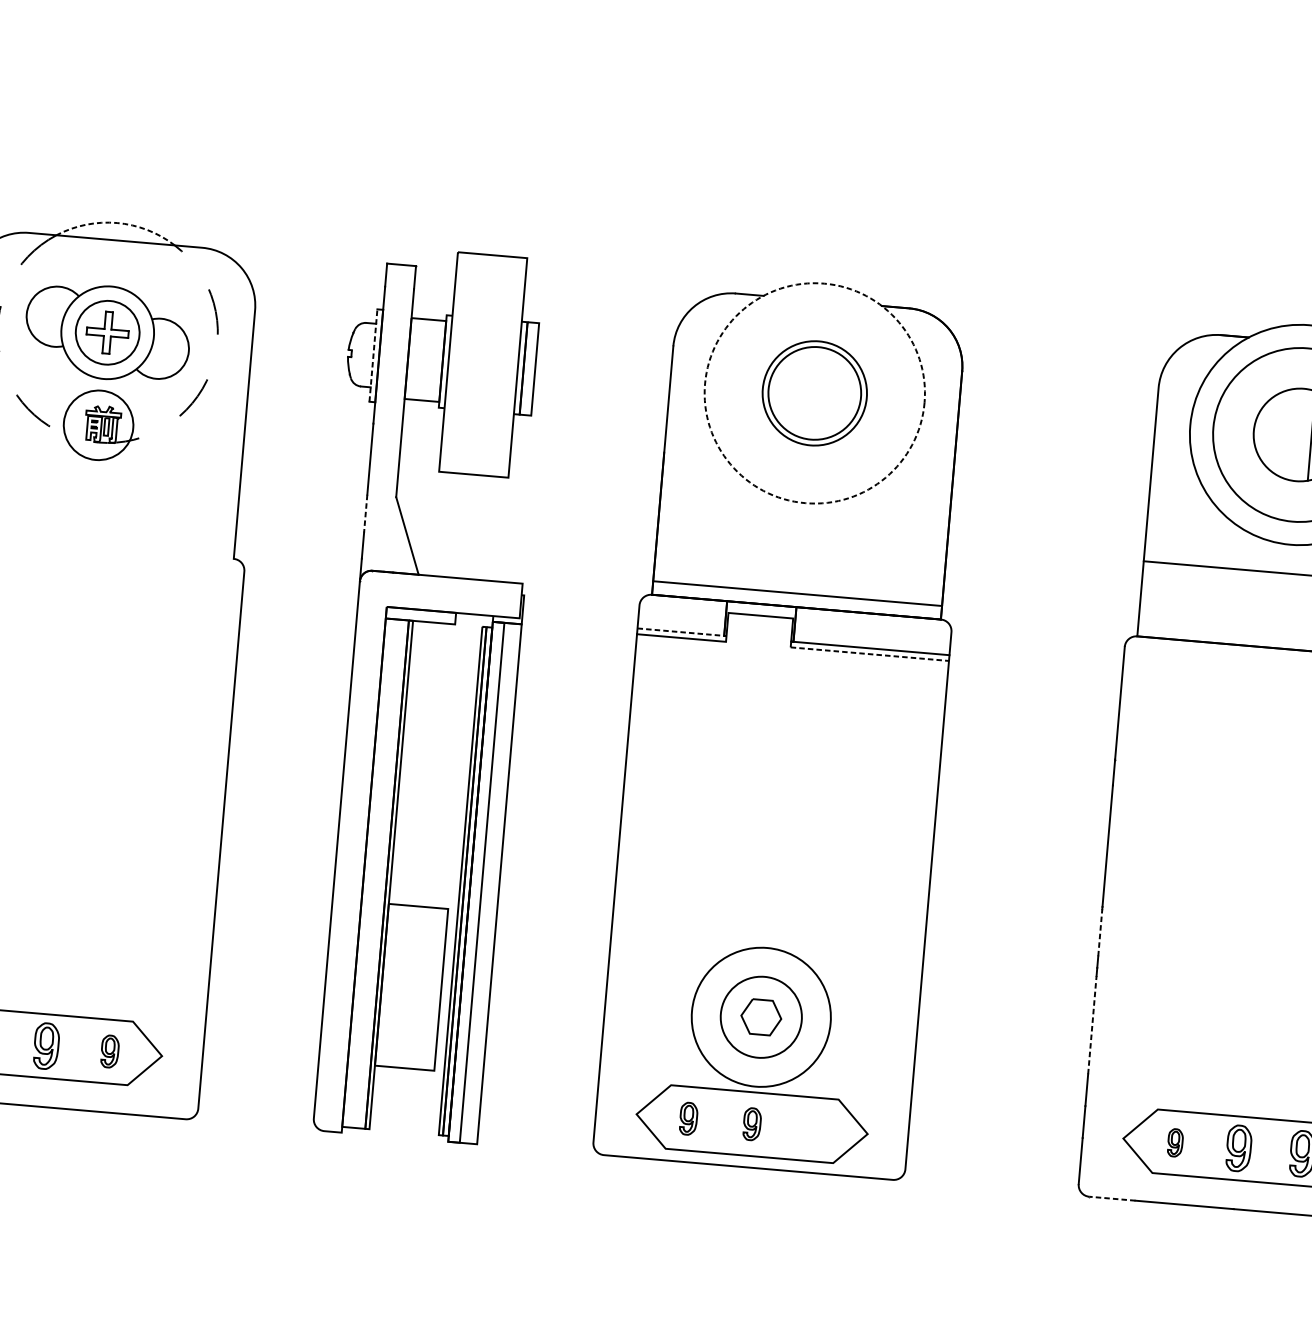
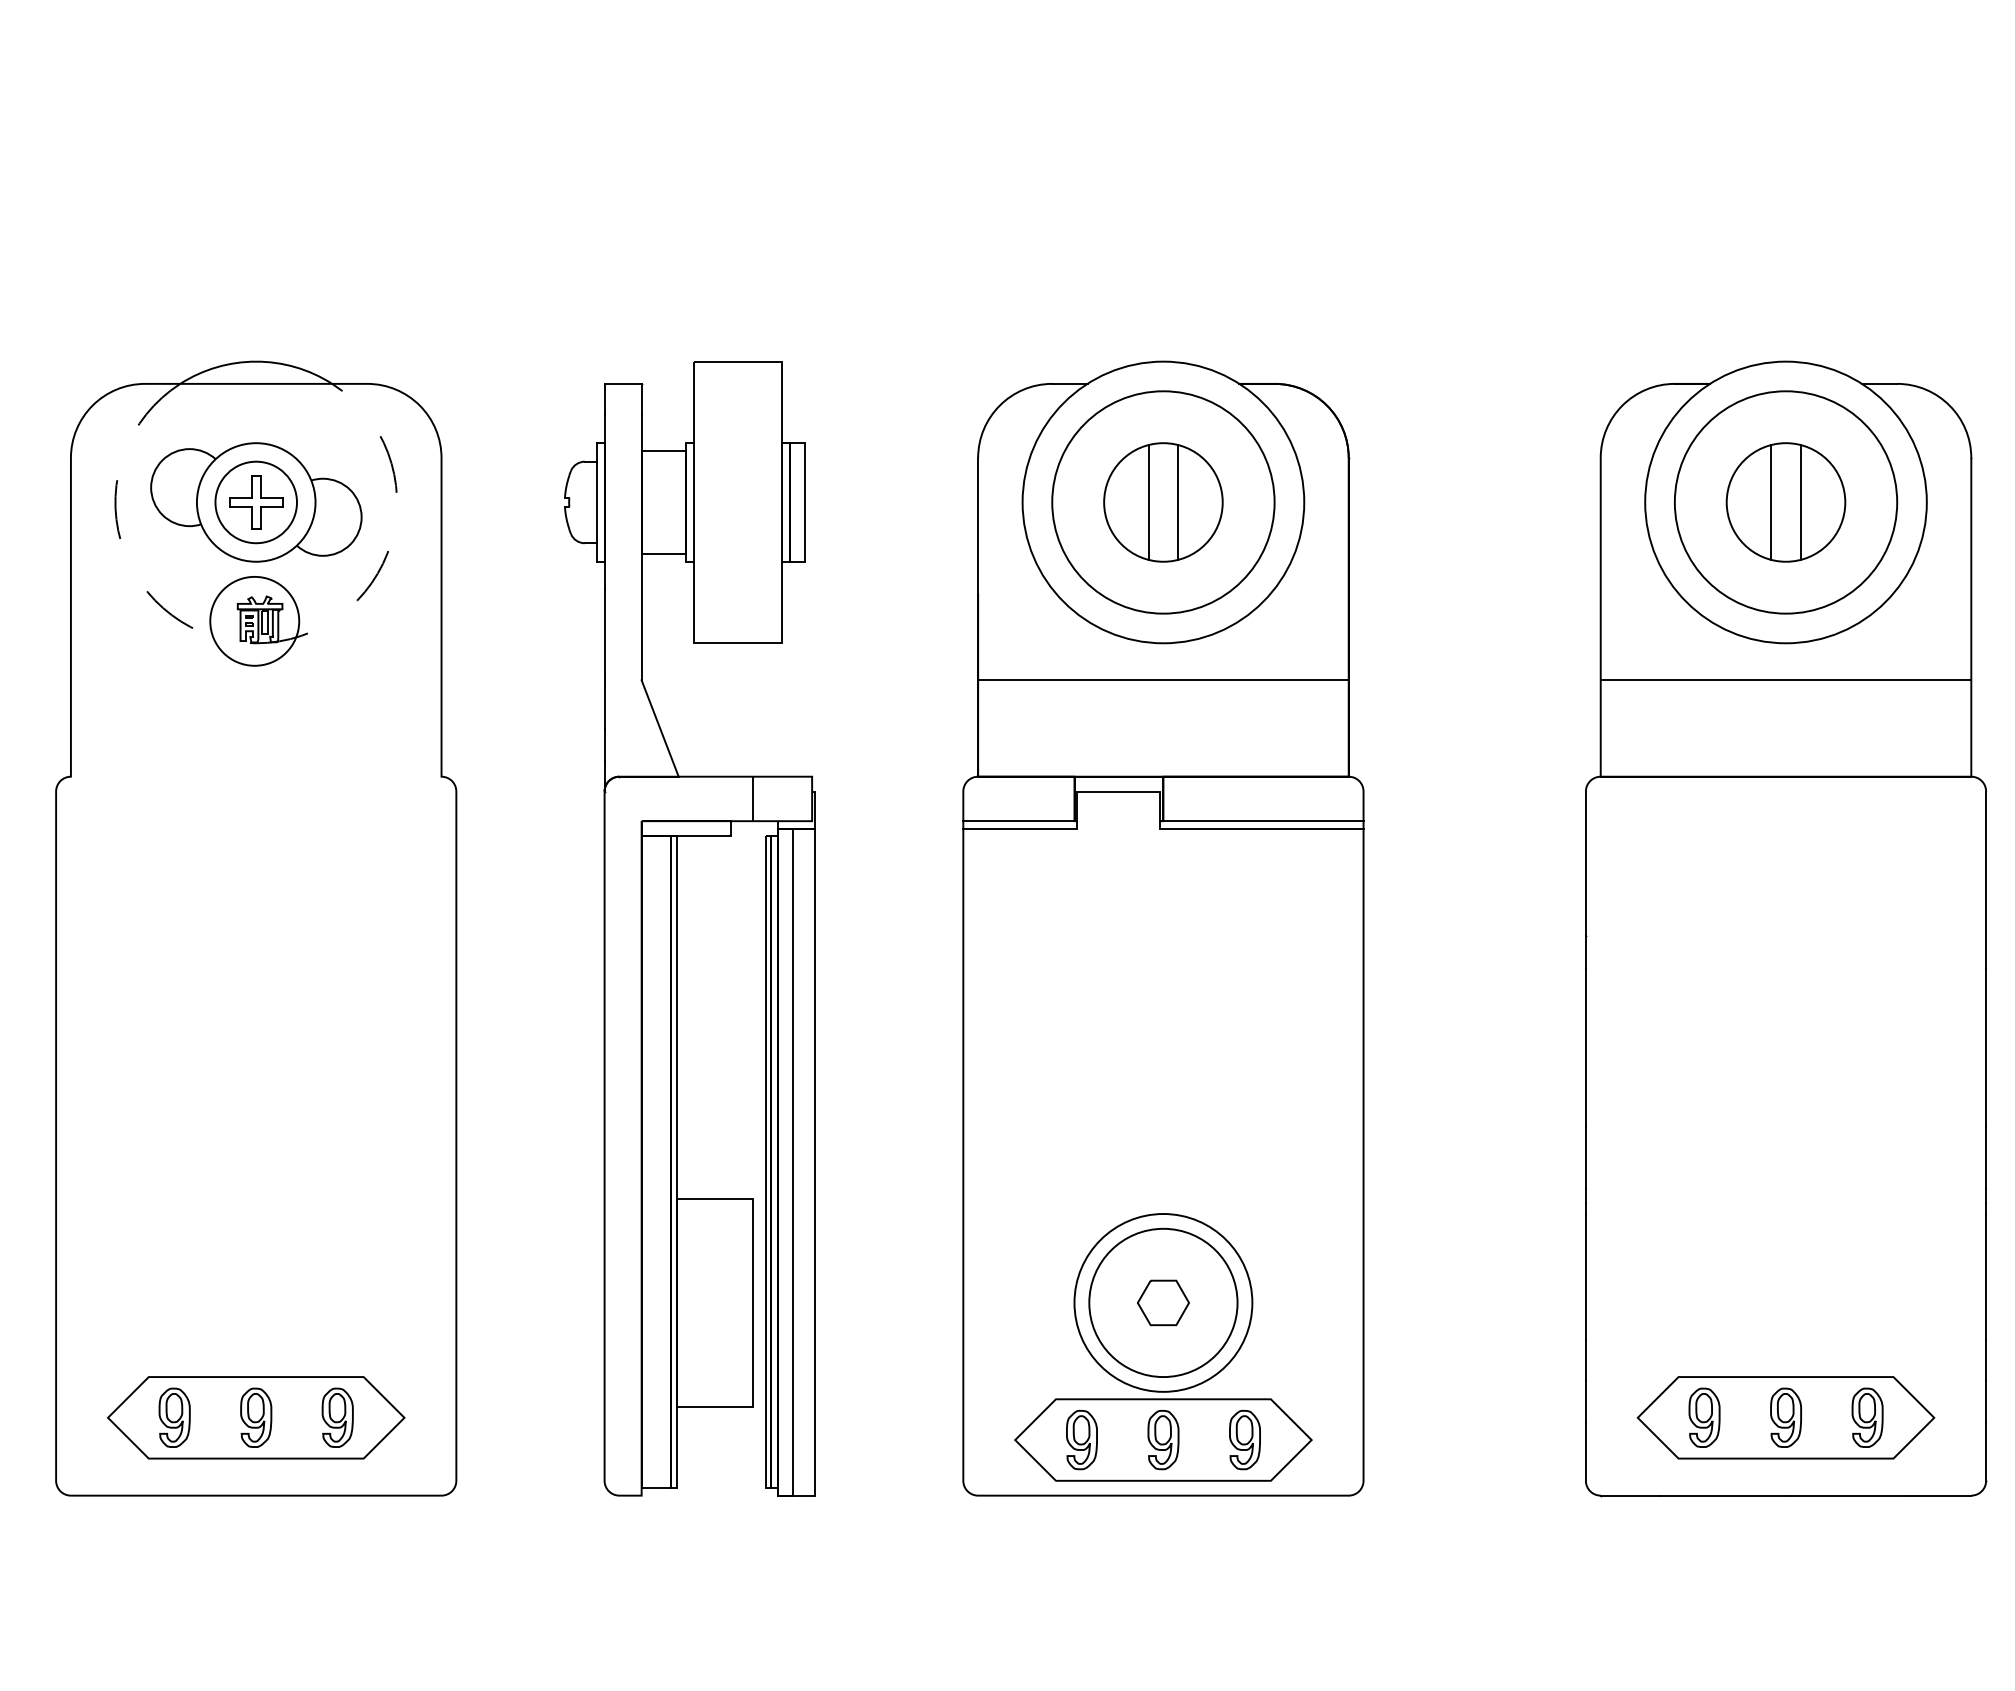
arc: (117, 222) -> (256, 361), dashed -> solid
line: (373, 354) -> (597, 501), dashed -> solid
line: (803, 392) -> (1148, 502), added
circle: (814, 393) -> (1163, 502), dashed -> solid
circle: (814, 393) -> (1163, 502), size x1.67
line: (826, 394) -> (1178, 502), added
line: (1288, 434) -> (1771, 502), added
line: (365, 514) -> (604, 705), dashed -> solid
line: (797, 593) -> (1163, 680), moved
line: (474, 596) -> (752, 798), added
line: (682, 632) -> (1020, 821), dashed -> solid
line: (870, 654) -> (1262, 828), dashed -> solid
line: (1100, 932) -> (1585, 1157), dashed -> solid
circle: (761, 1016) -> (1163, 1302), size x1.43
line: (1092, 1024) -> (1585, 1276), dashed -> solid
part: (109, 1051) -> (337, 1417), size x1.43
part: (688, 1119) -> (1081, 1440), size x1.43
part: (752, 1124) -> (1163, 1440), size x1.43
part: (815, 1129) -> (1244, 1440), added
part: (1175, 1142) -> (1704, 1417), size x1.67
line: (1112, 1198) -> (1630, 1495), dashed -> solid

